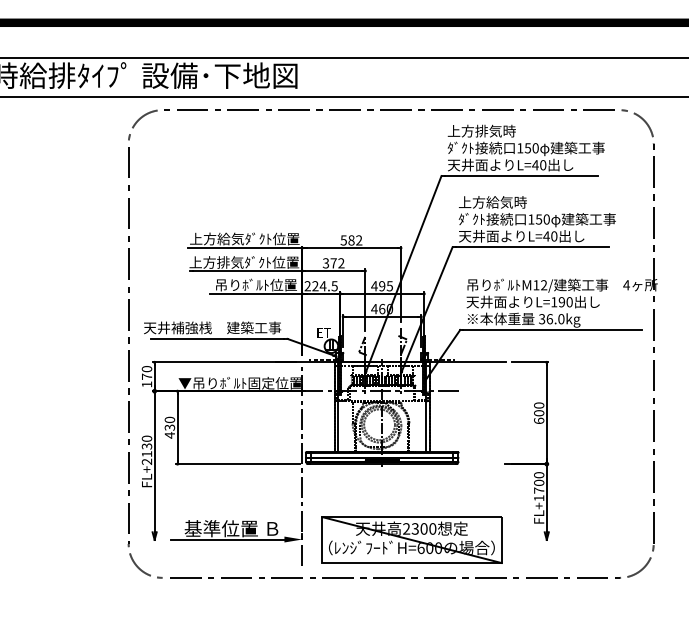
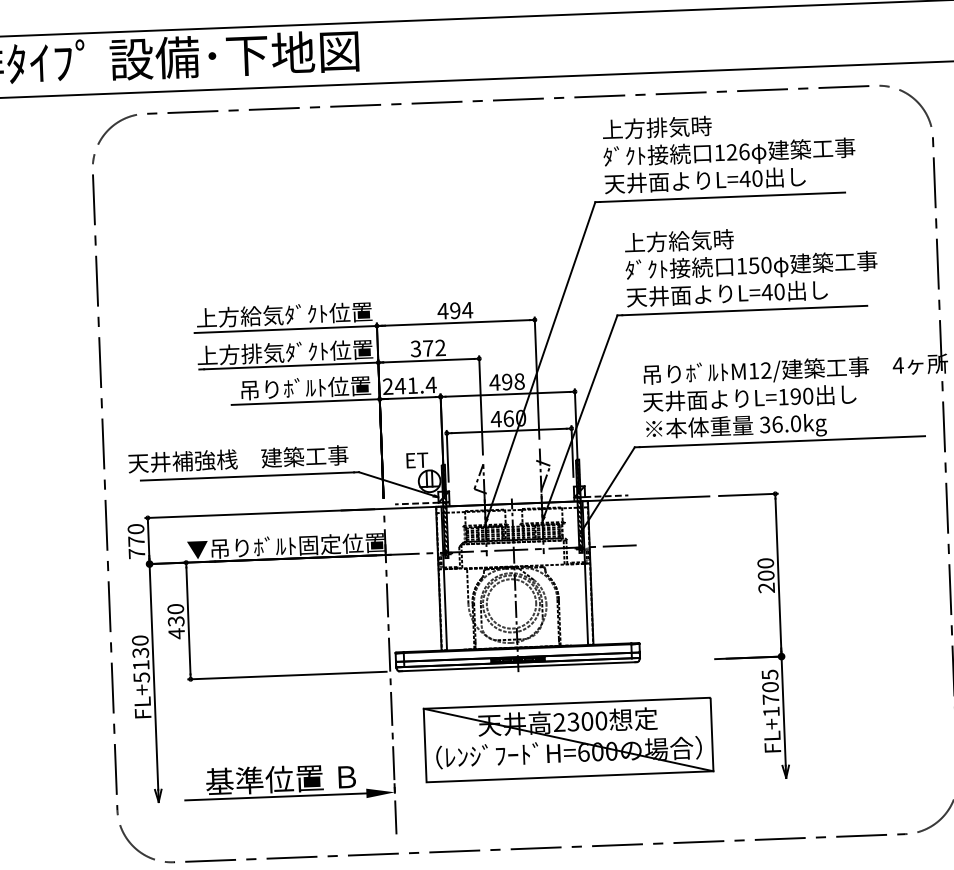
text: (531, 148) -> (737, 152), 150 -> 126
text: (351, 240) -> (455, 310), 582 -> 494
text: (325, 286) -> (416, 386), 224.5 -> 241.4
text: (389, 286) -> (518, 382), 495 -> 498
text: (147, 384) -> (137, 553), 170 -> 770
text: (539, 420) -> (767, 587), 600 -> 200
text: (146, 461) -> (140, 677), FL+2130 -> FL+5130
text: (539, 475) -> (770, 675), FL+1700 -> FL+1705
part: (411, 539) -> (567, 739), moved

